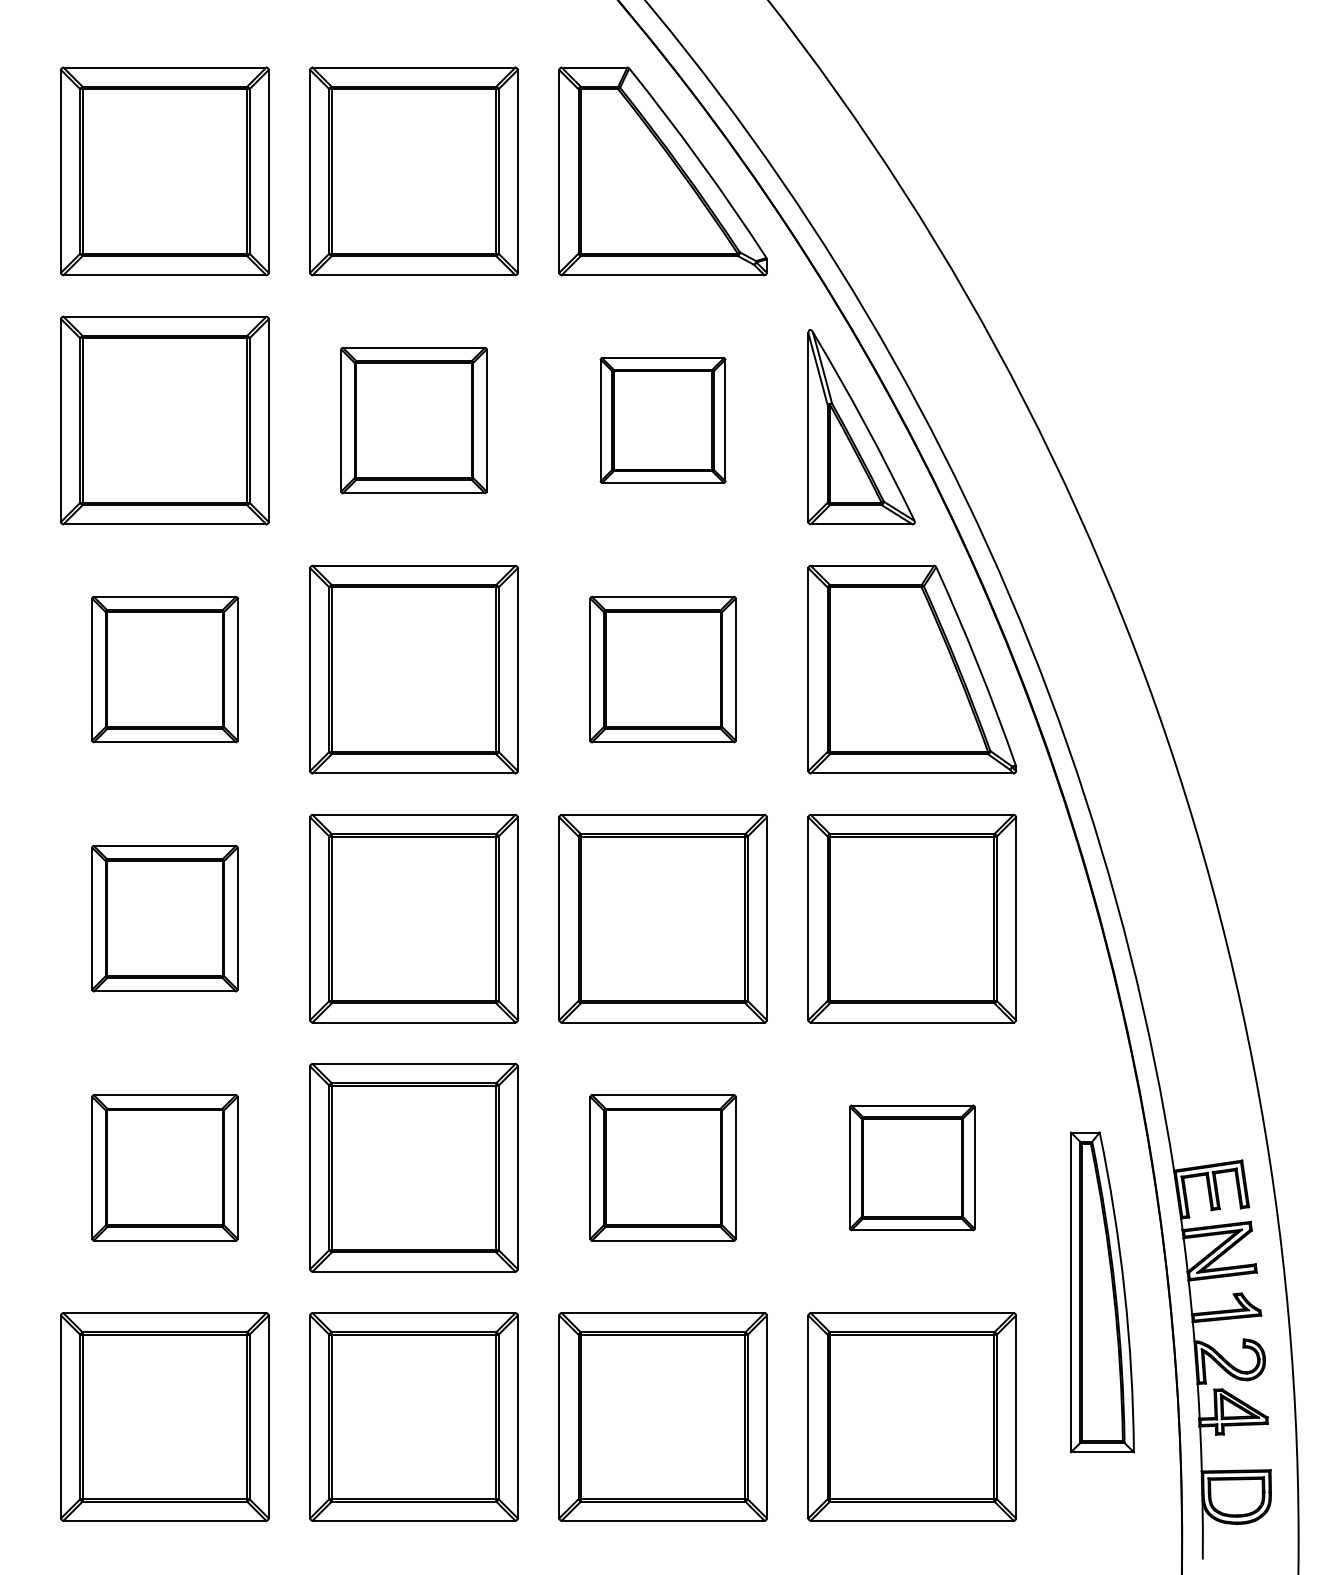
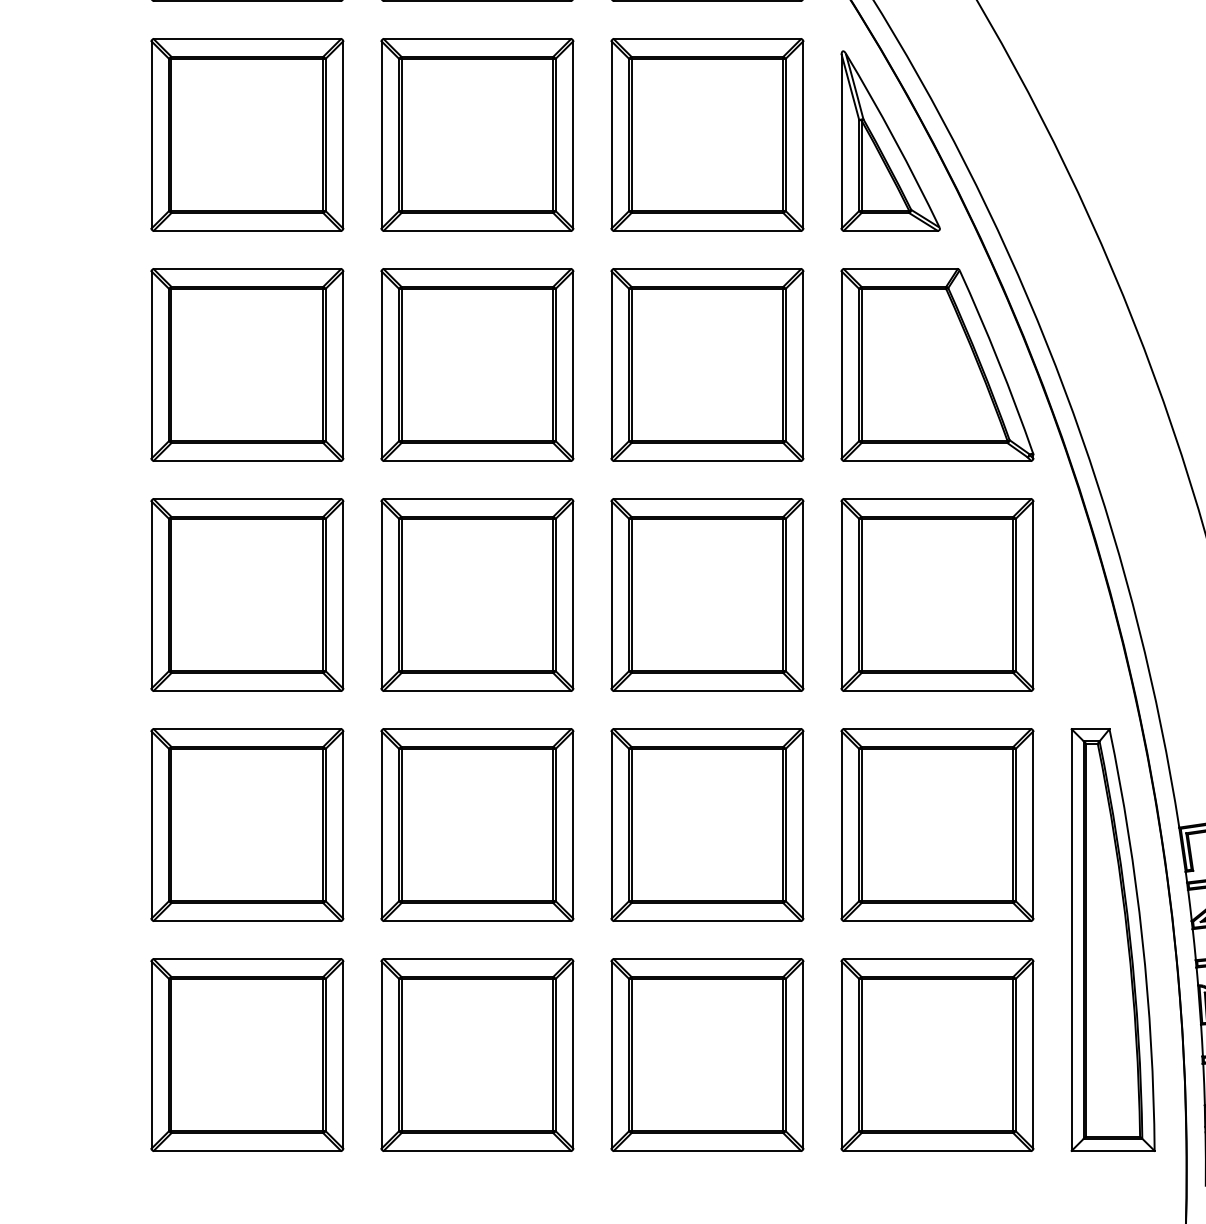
part: (413, 420) -> (476, 134), size x1.43
part: (662, 420) -> (706, 134), size x1.67
part: (164, 669) -> (247, 364), size x1.43
part: (662, 669) -> (706, 364), size x1.43
part: (164, 918) -> (247, 594), size x1.43
part: (164, 1167) -> (247, 824), size x1.43
part: (662, 1167) -> (706, 824), size x1.43
part: (912, 1167) -> (937, 824), size x1.67
part: (1102, 1292) -> (1113, 940), size x1.43

